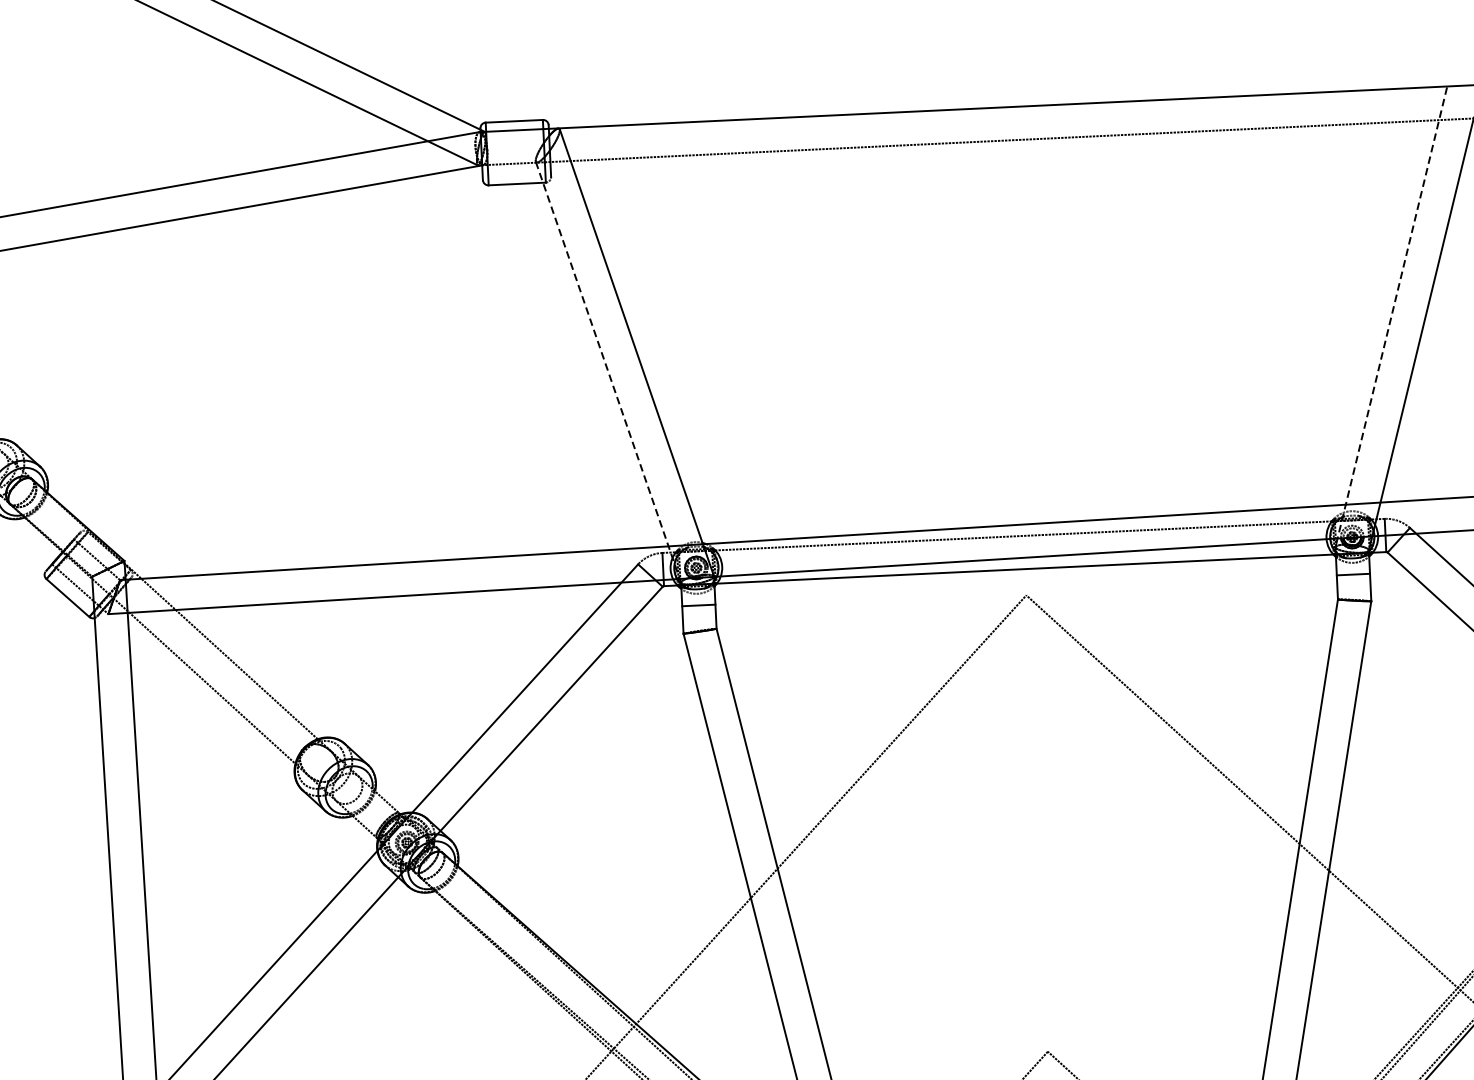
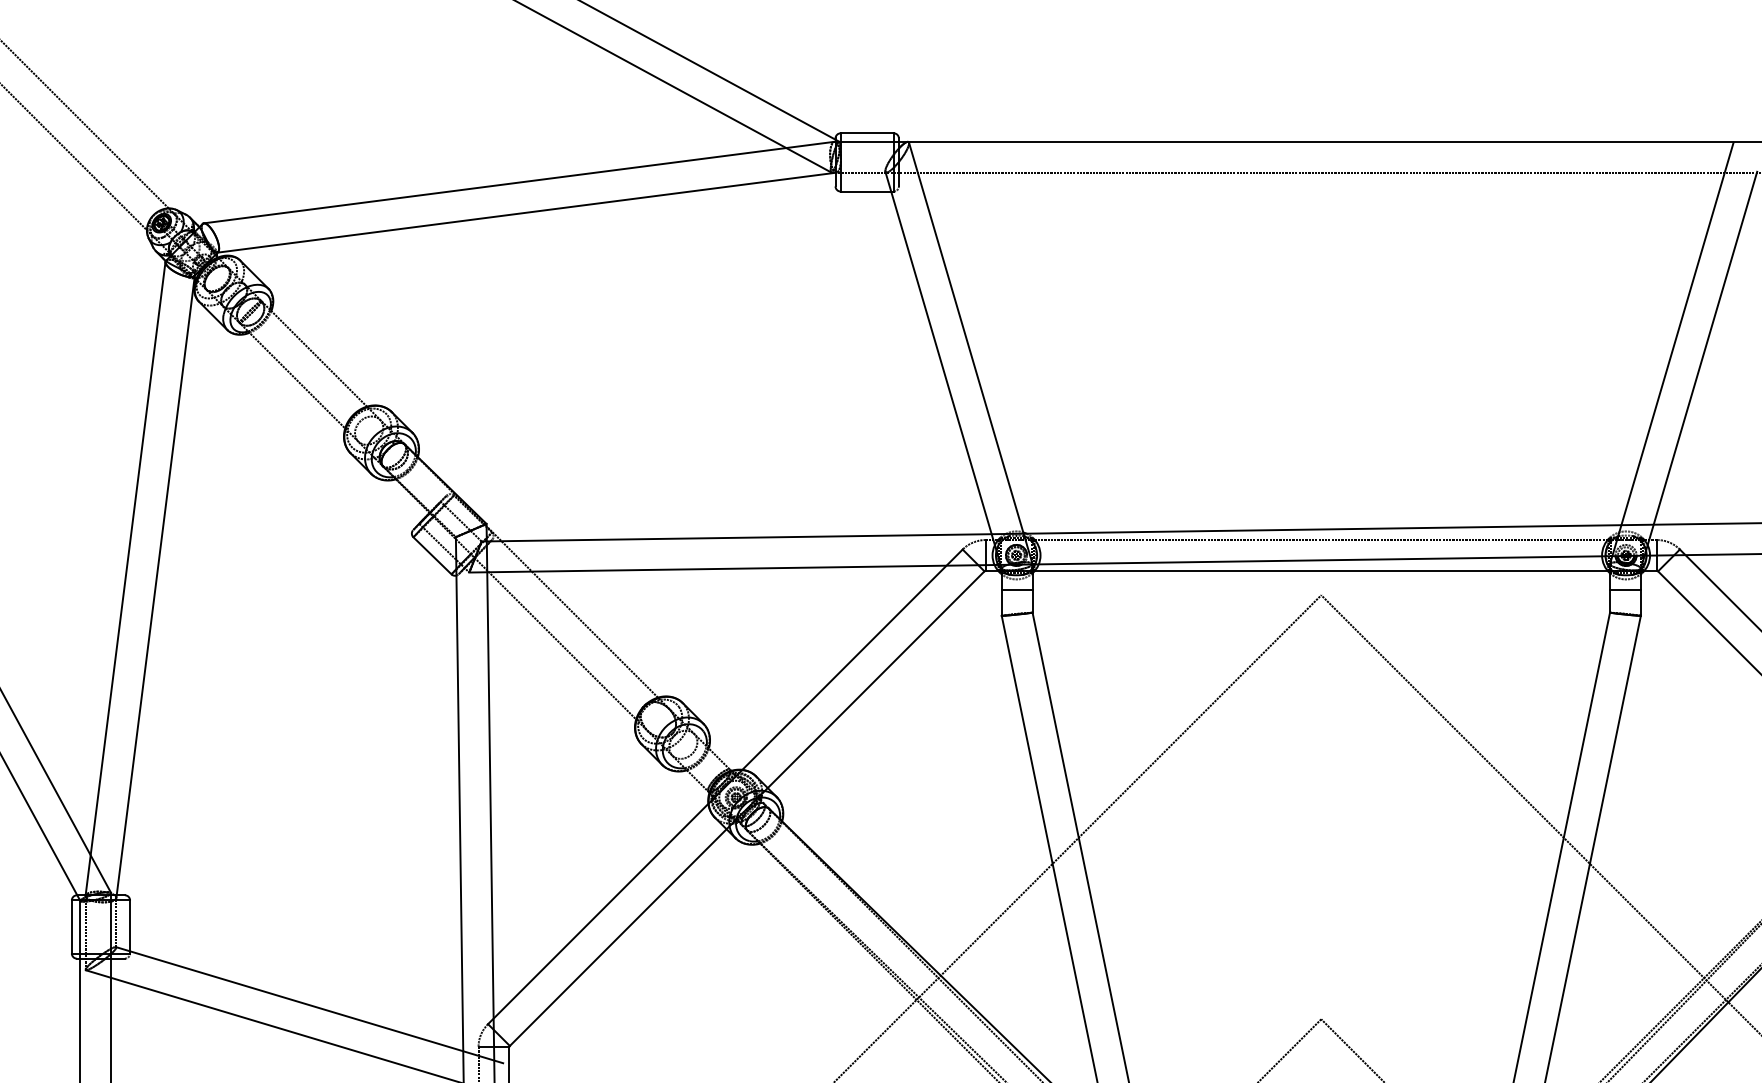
line: (1390, 317) -> (1671, 353), dashed -> solid
line: (608, 372) -> (943, 370), dashed -> solid

